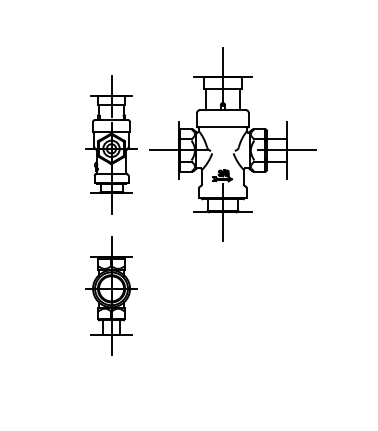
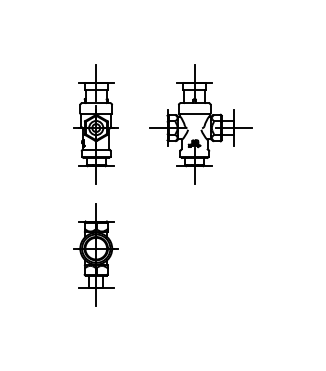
part: (232, 144) -> (200, 124), size x0.71

